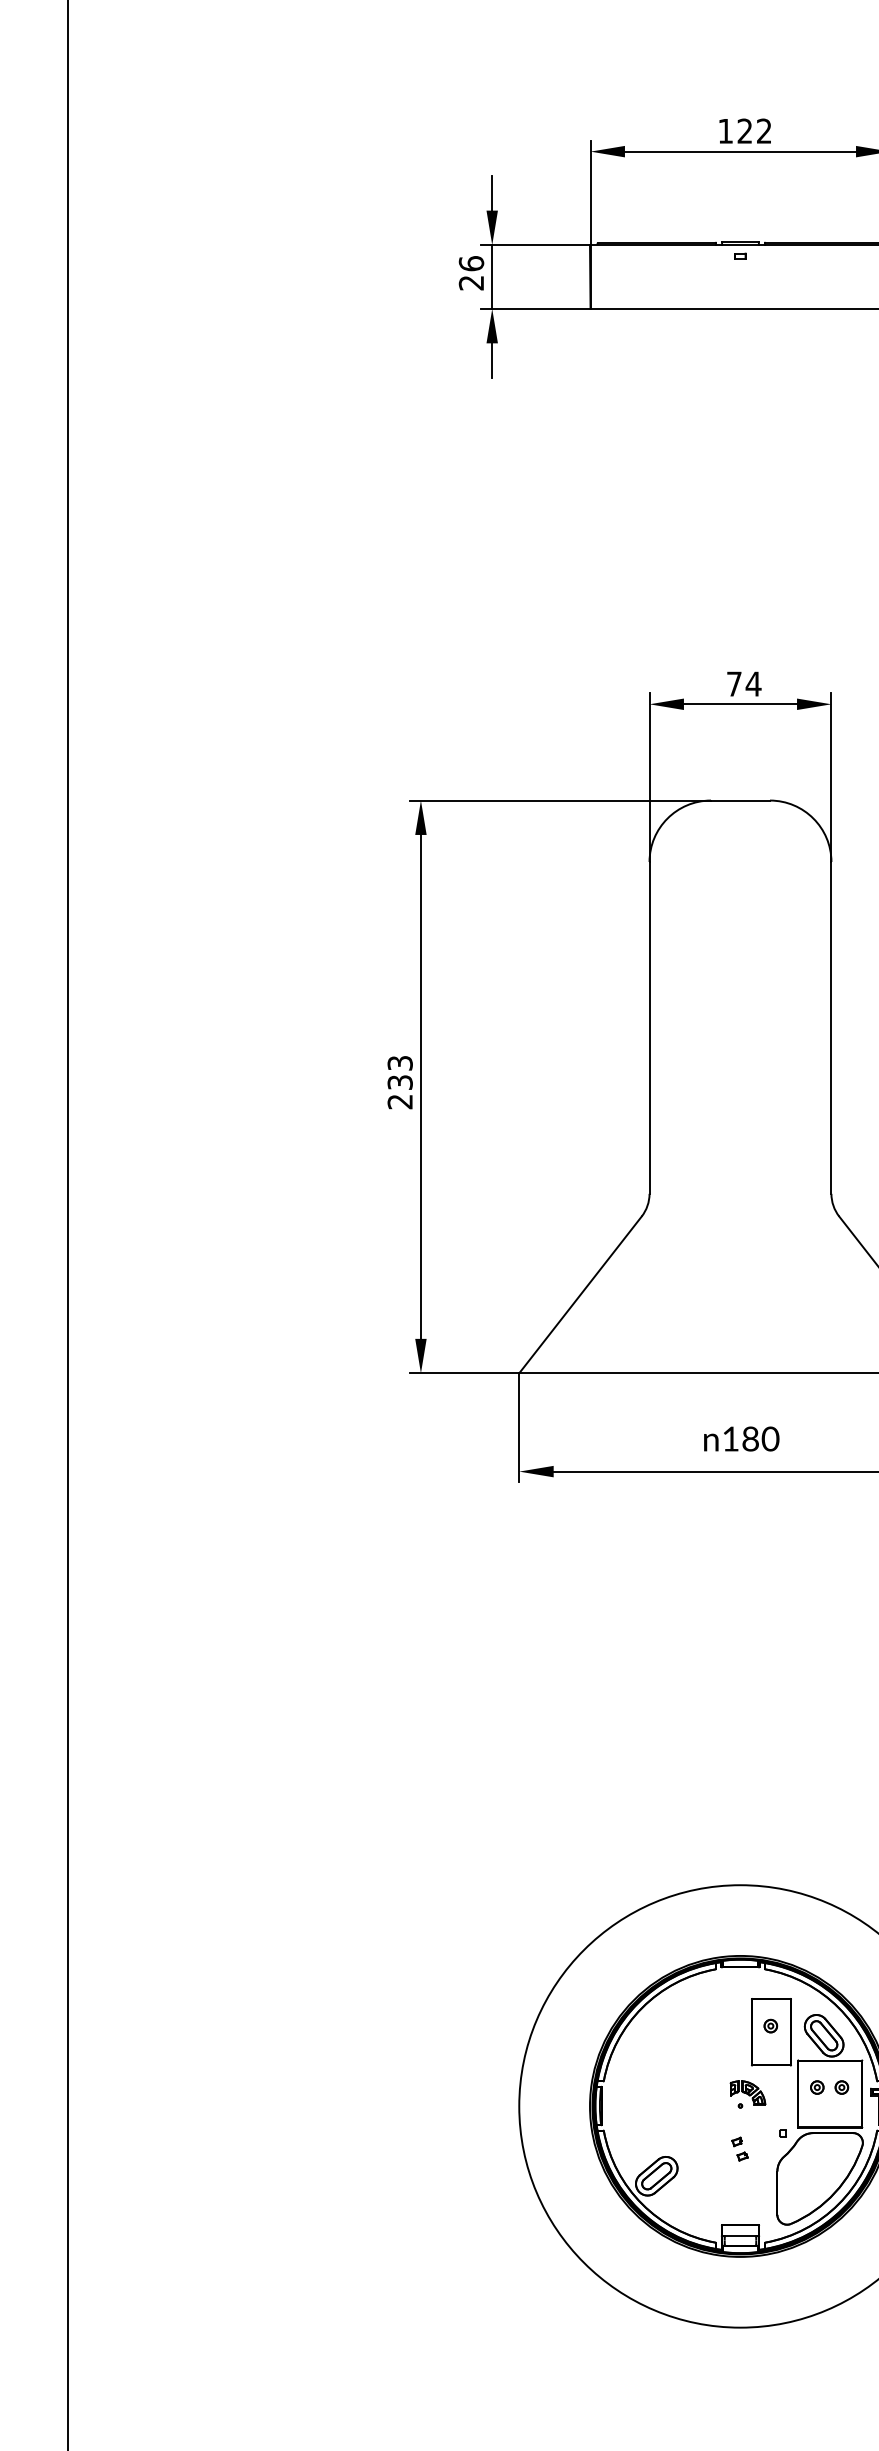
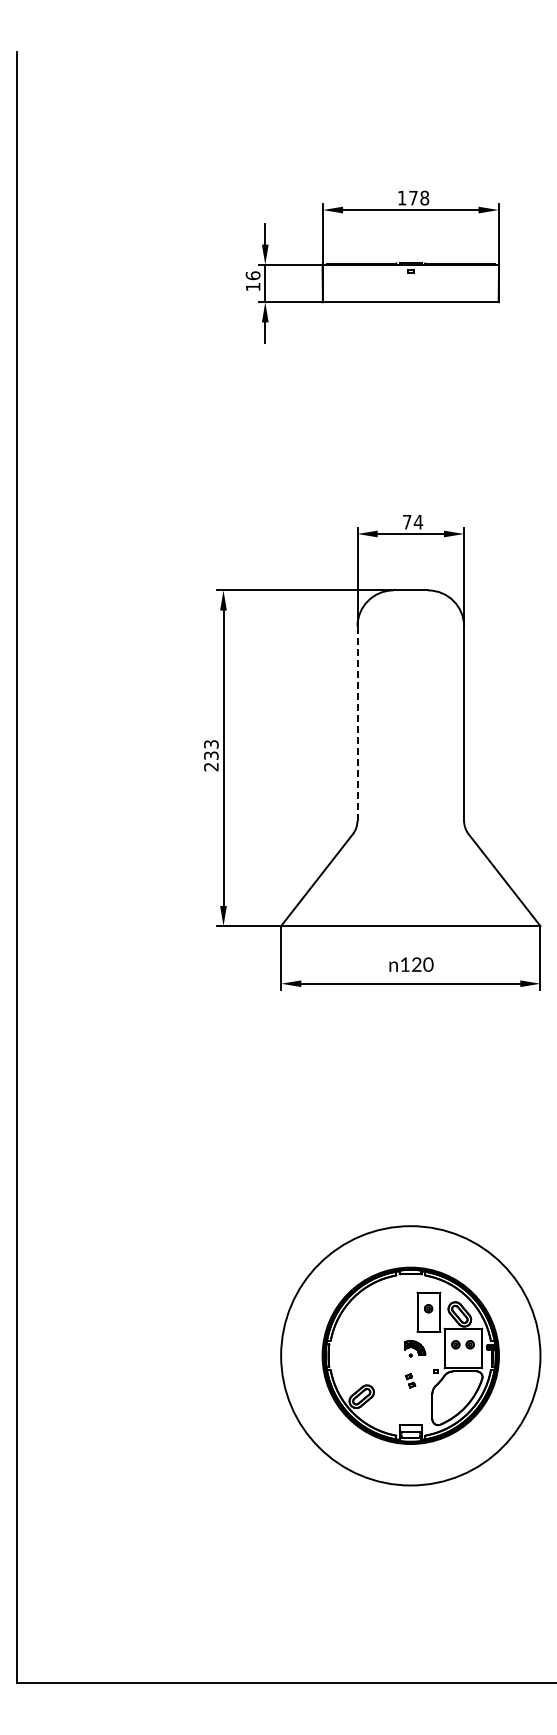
text: (755, 130) -> (419, 197), 122 -> 178
text: (470, 283) -> (252, 287), 26 -> 16
line: (649, 1027) -> (357, 723), solid -> dashed
text: (750, 1438) -> (416, 964), 180 -> 120

